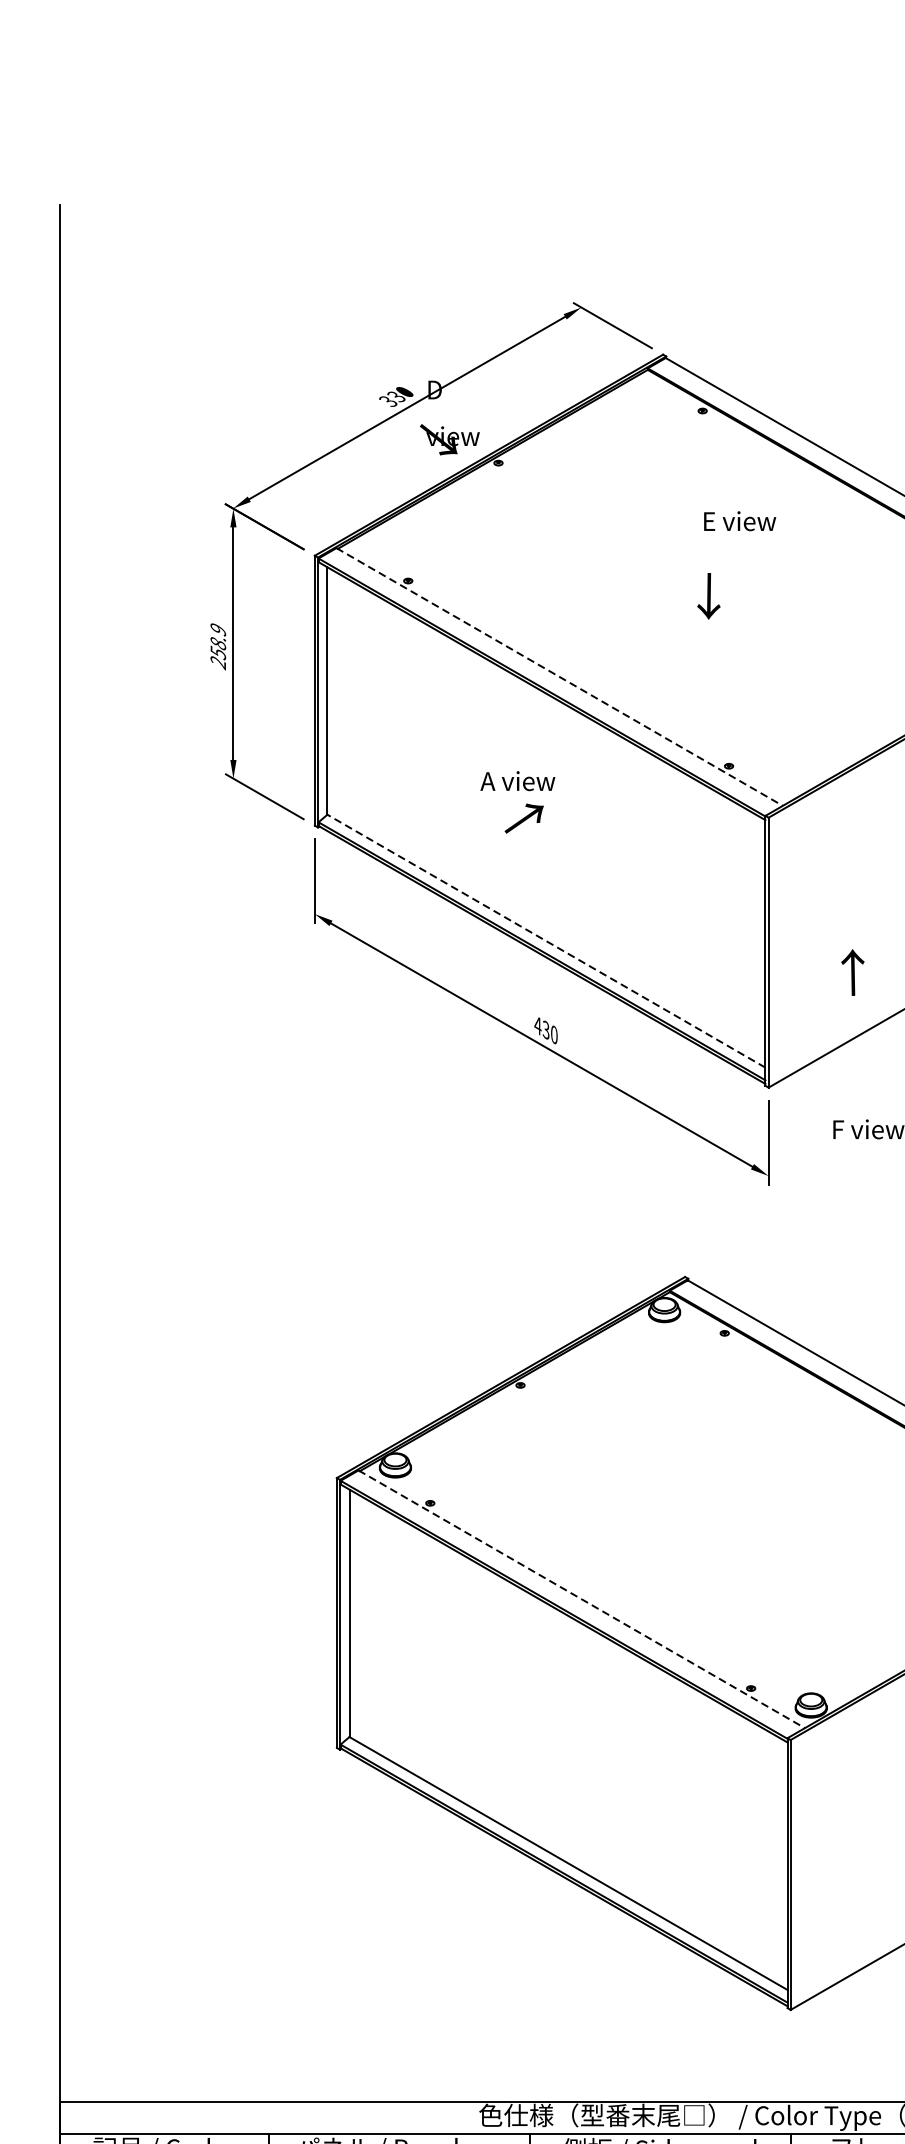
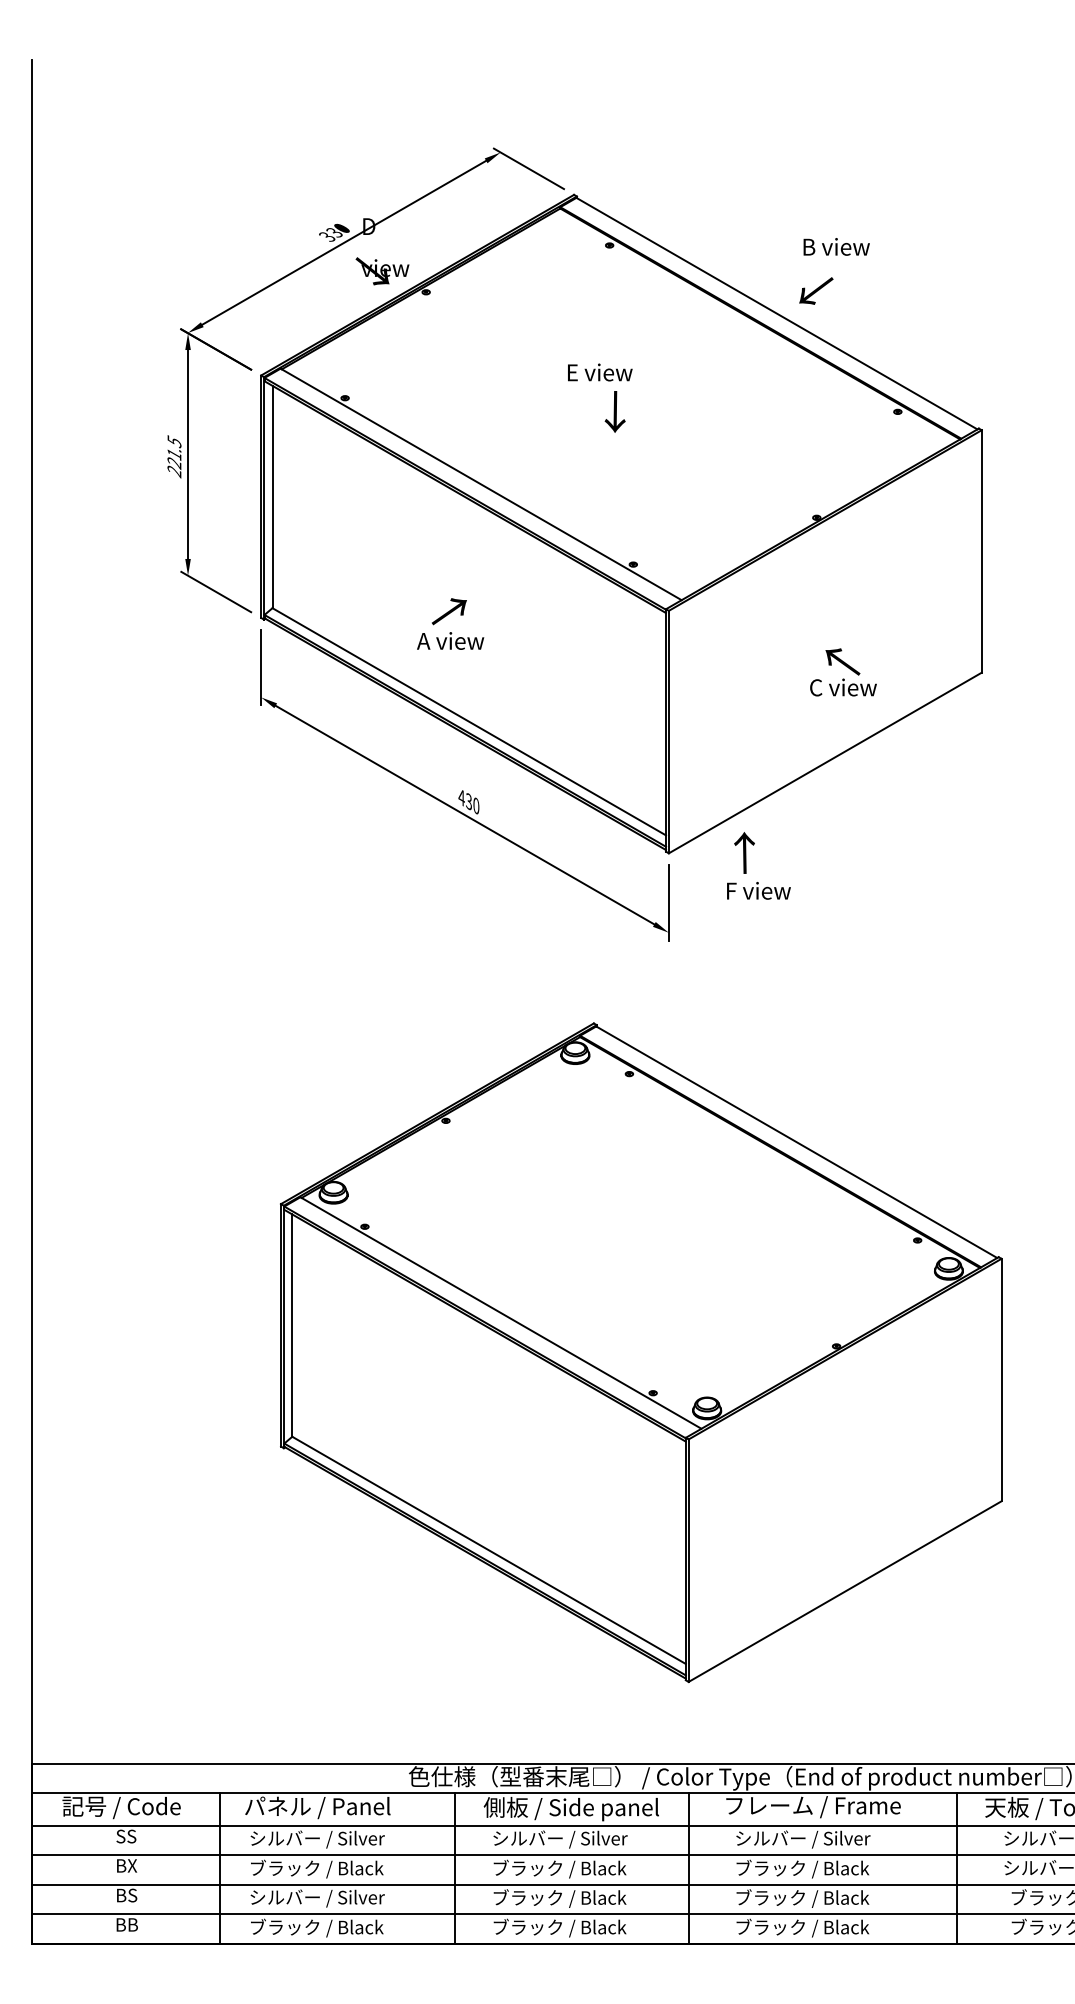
text: (740, 521) -> (600, 372), moved
text: (218, 641) -> (174, 452), 258.9 -> 221.5
line: (560, 677) -> (481, 484), dashed -> solid
text: (517, 780) -> (450, 640), moved
line: (545, 940) -> (468, 721), dashed -> solid
text: (852, 972) -> (744, 852), moved
line: (581, 1599) -> (500, 1313), dashed -> solid

